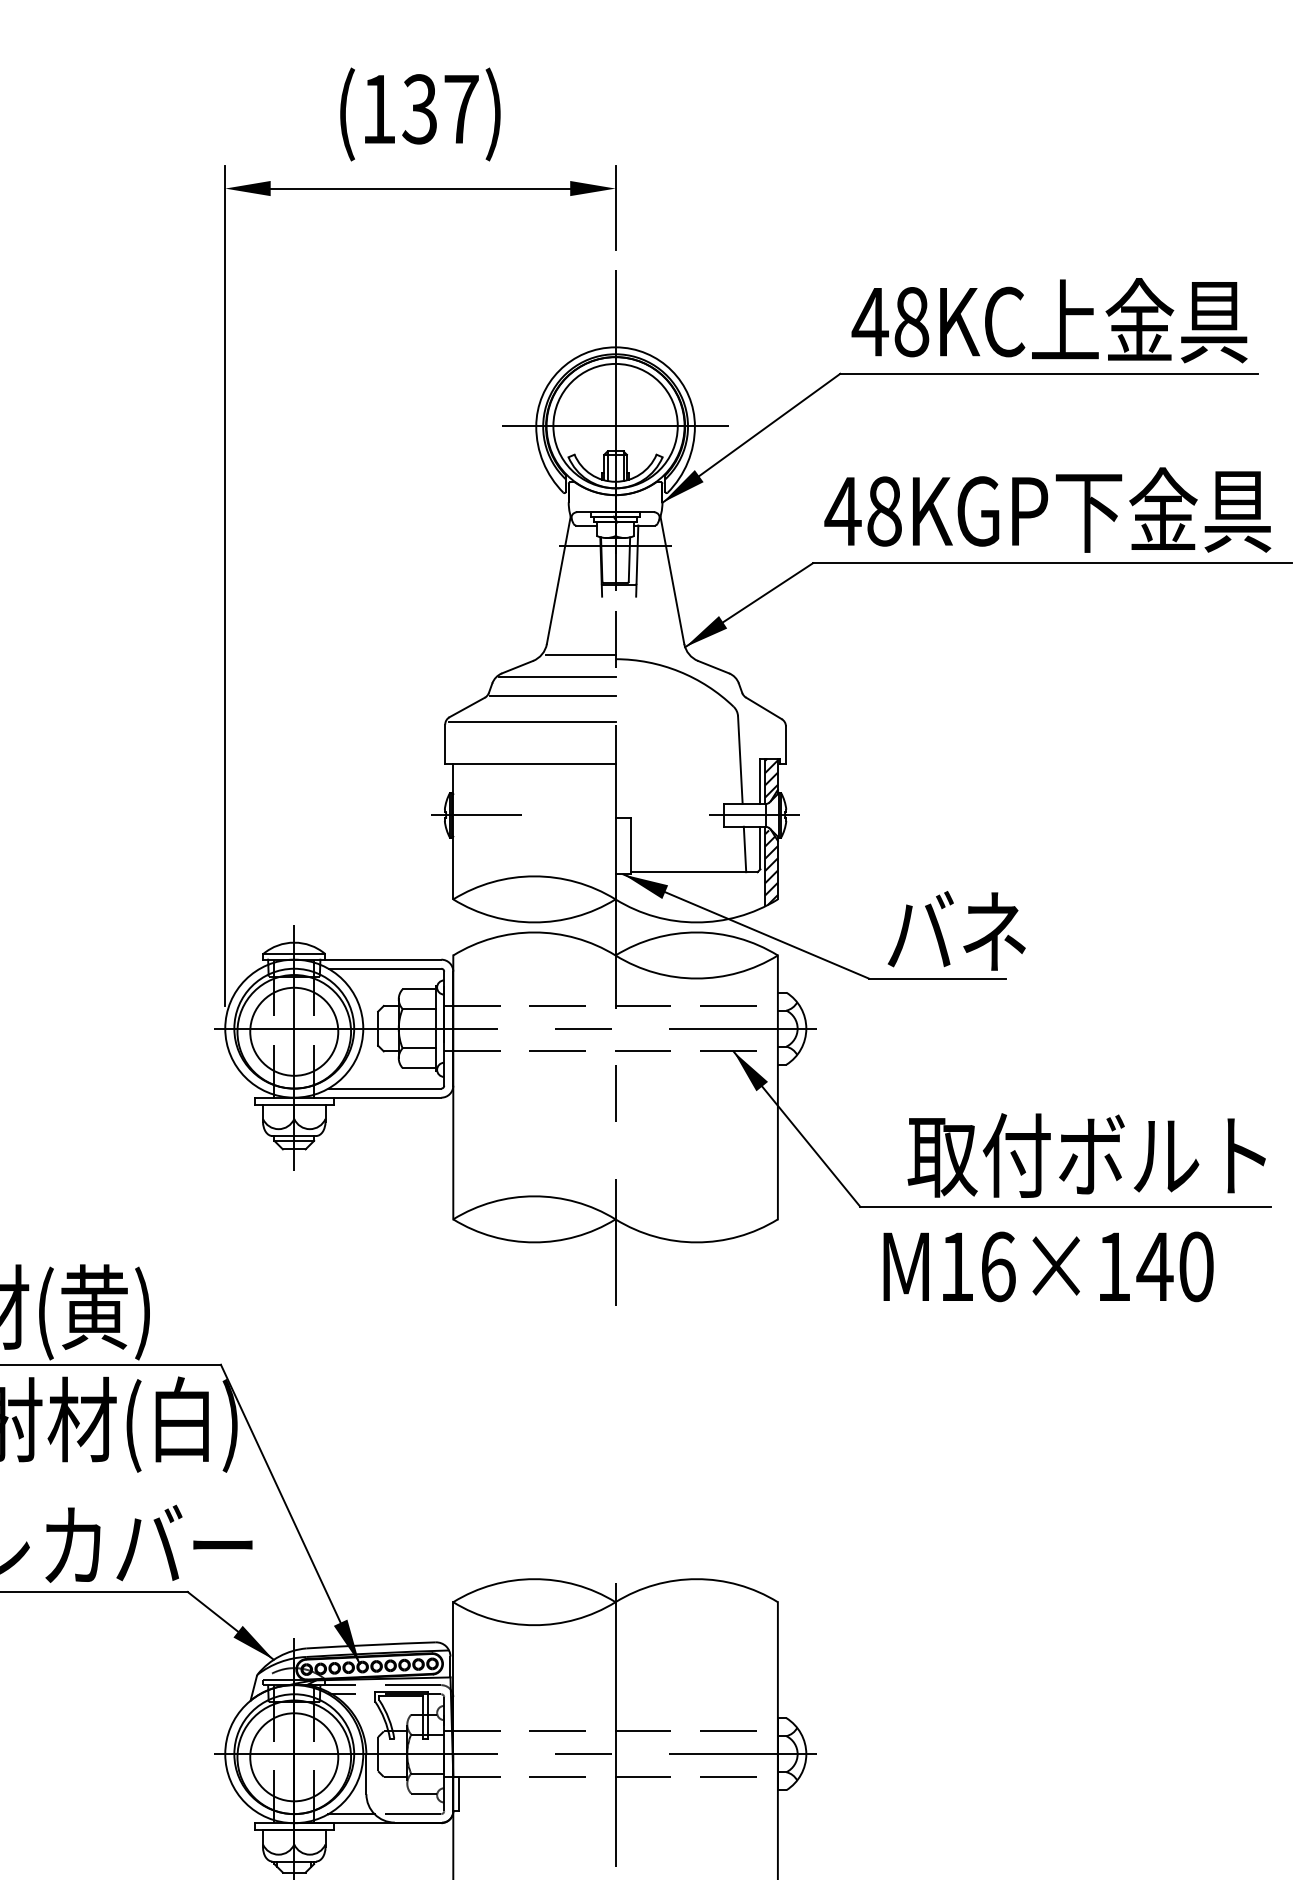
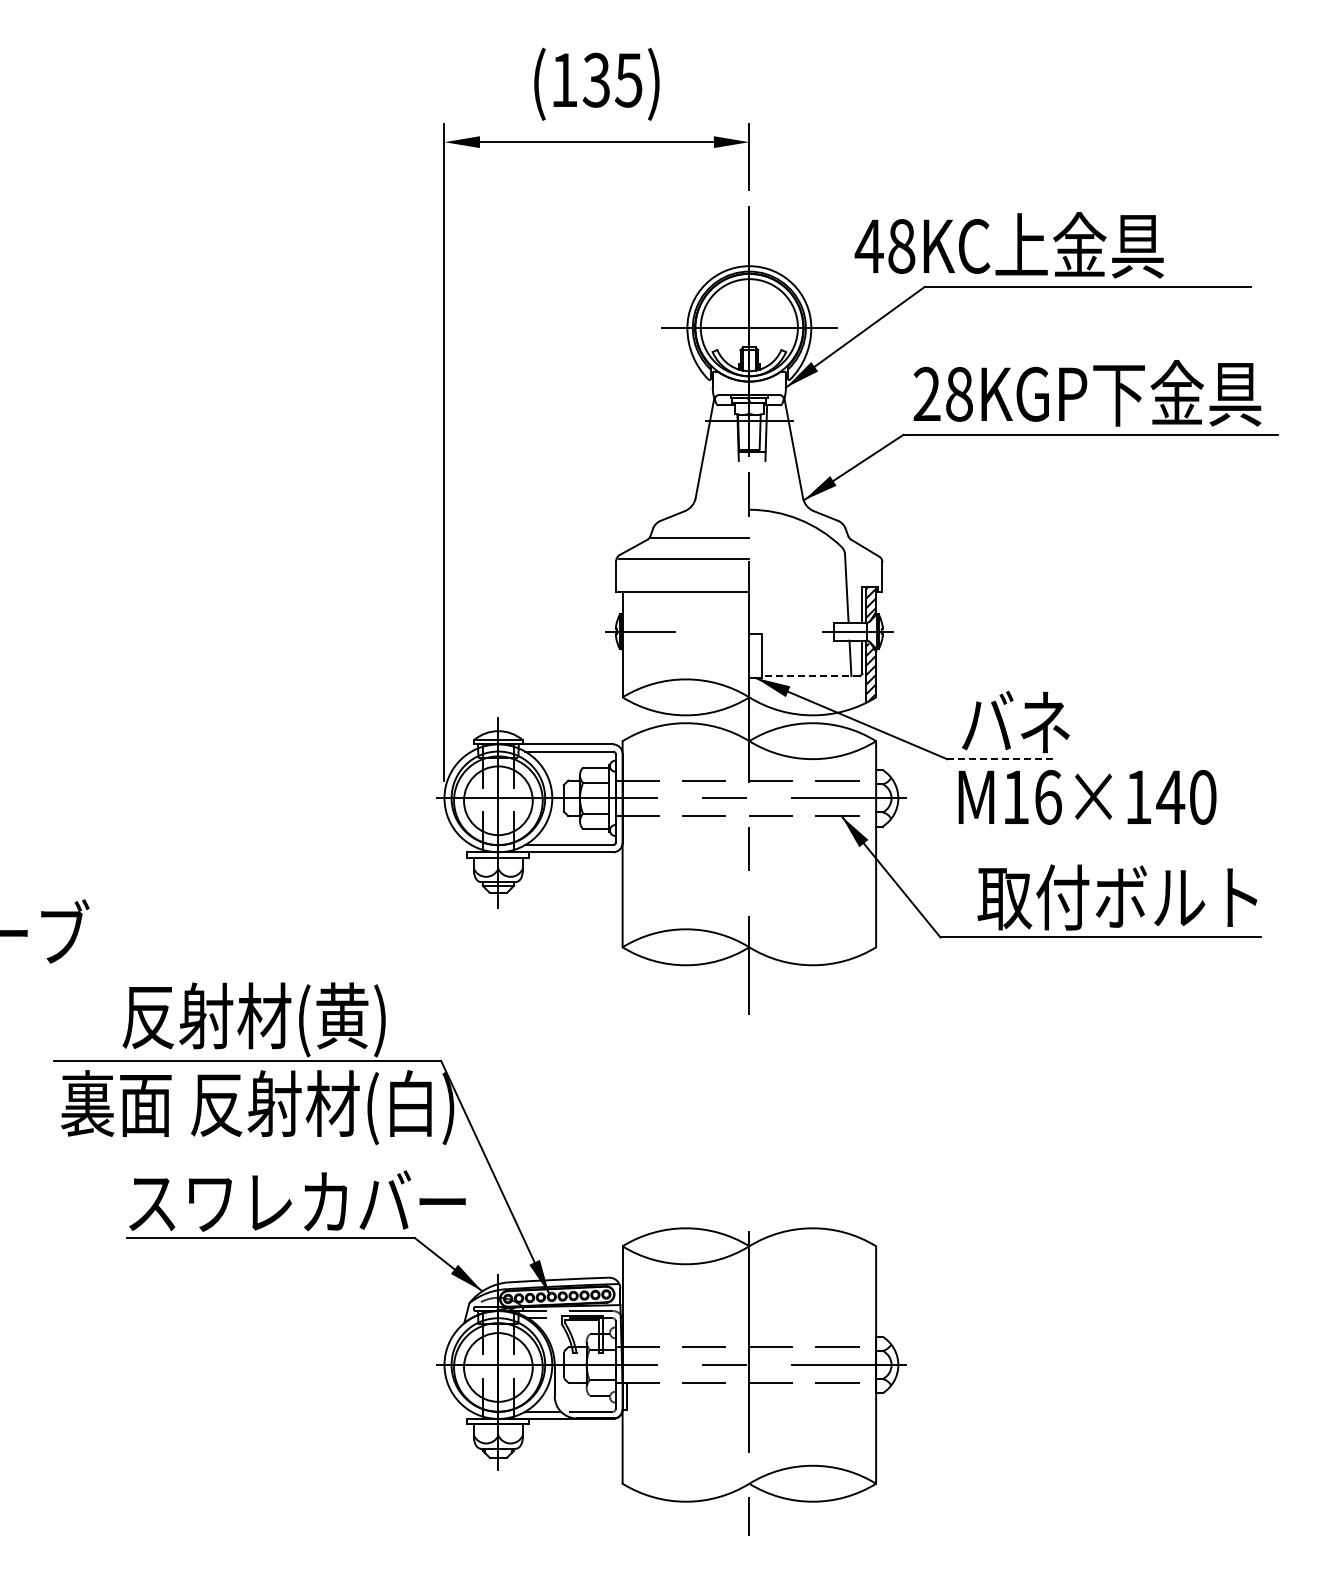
text: (460, 109) -> (628, 80), (137) -> (135)
text: (1048, 320) -> (1008, 245), moved
text: (842, 510) -> (926, 393), 48KGP -> 28KGP
line: (579, 655) -> (721, 506), removed
line: (556, 676) -> (703, 523), removed
line: (693, 872) -> (810, 676), solid -> dashed
line: (938, 978) -> (1001, 759), solid -> dashed
text: (1048, 1267) -> (1087, 797), moved

